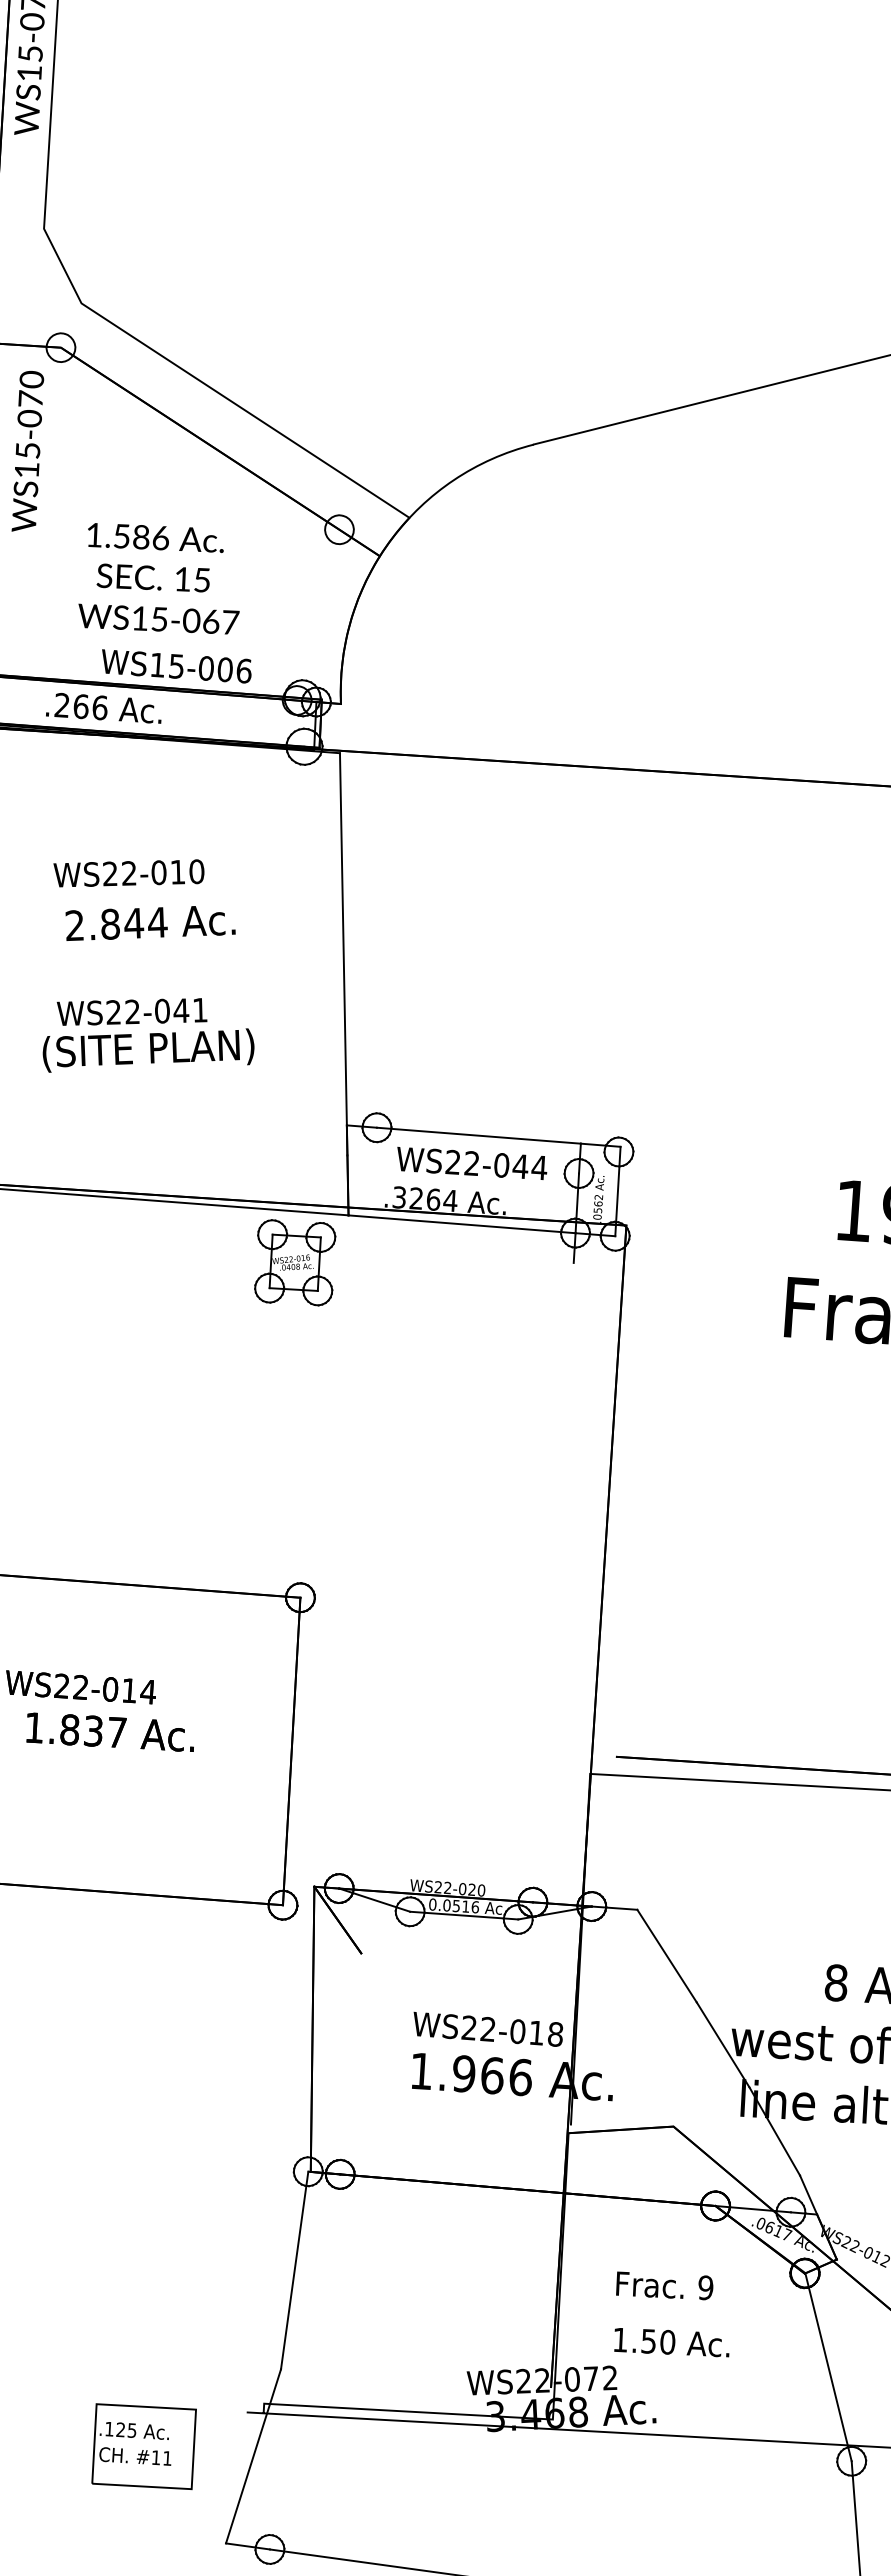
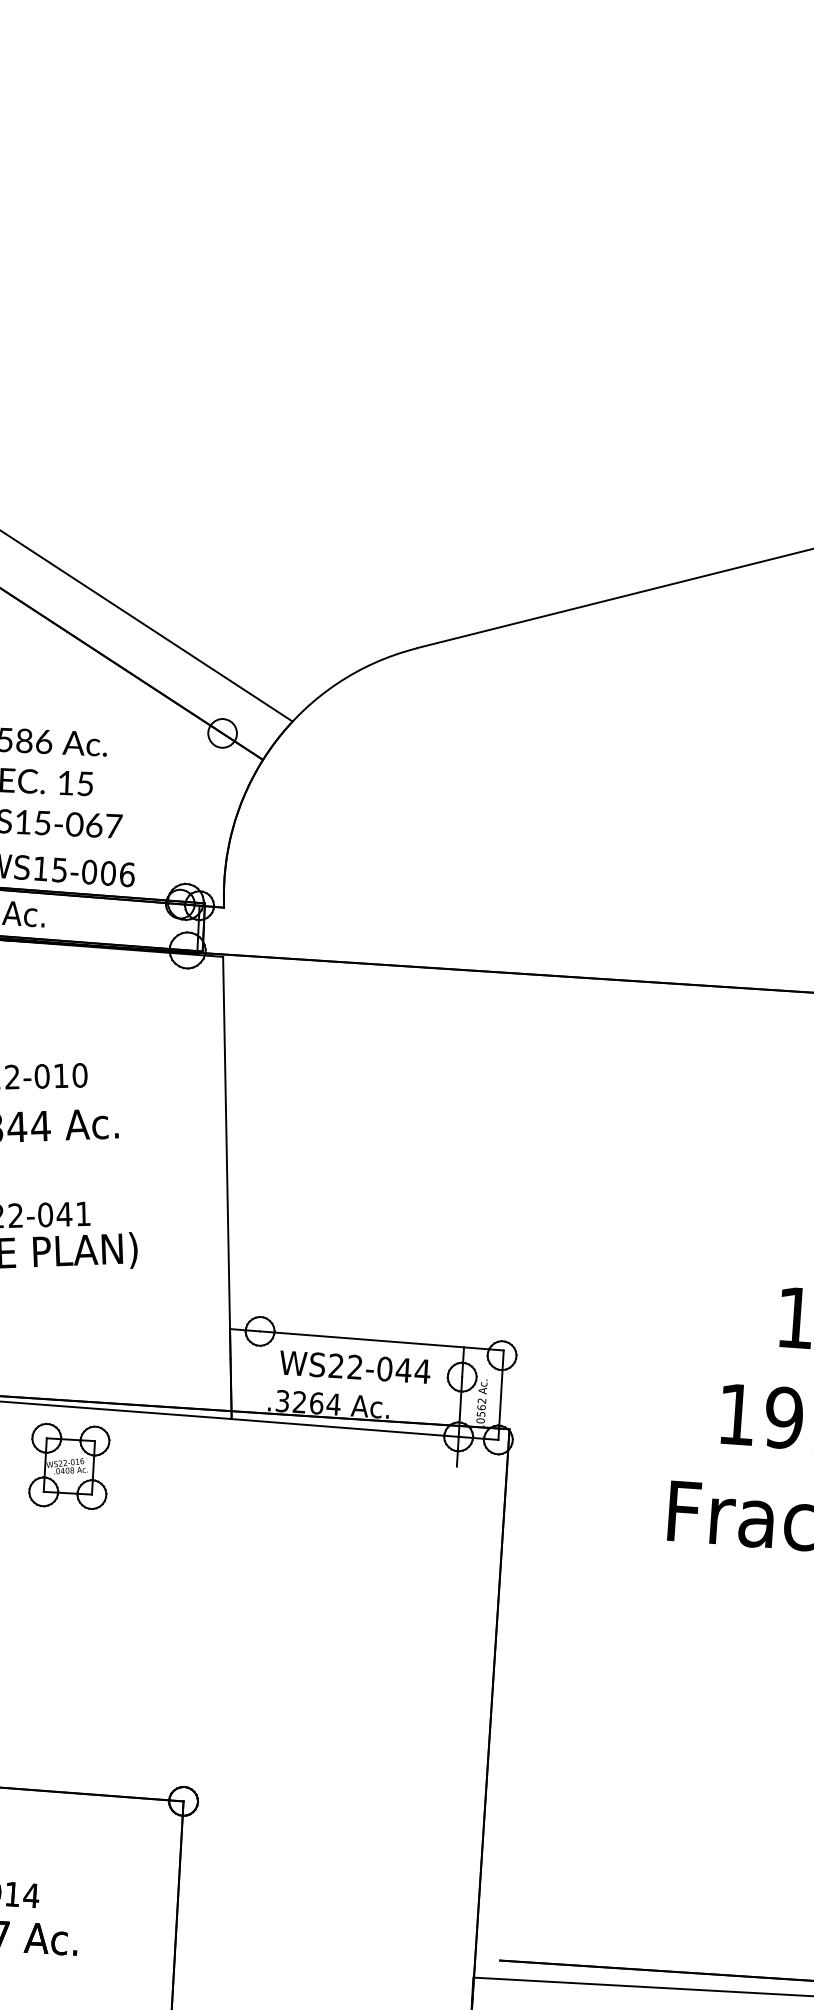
part: (295, 1262) -> (69, 1466), moved

